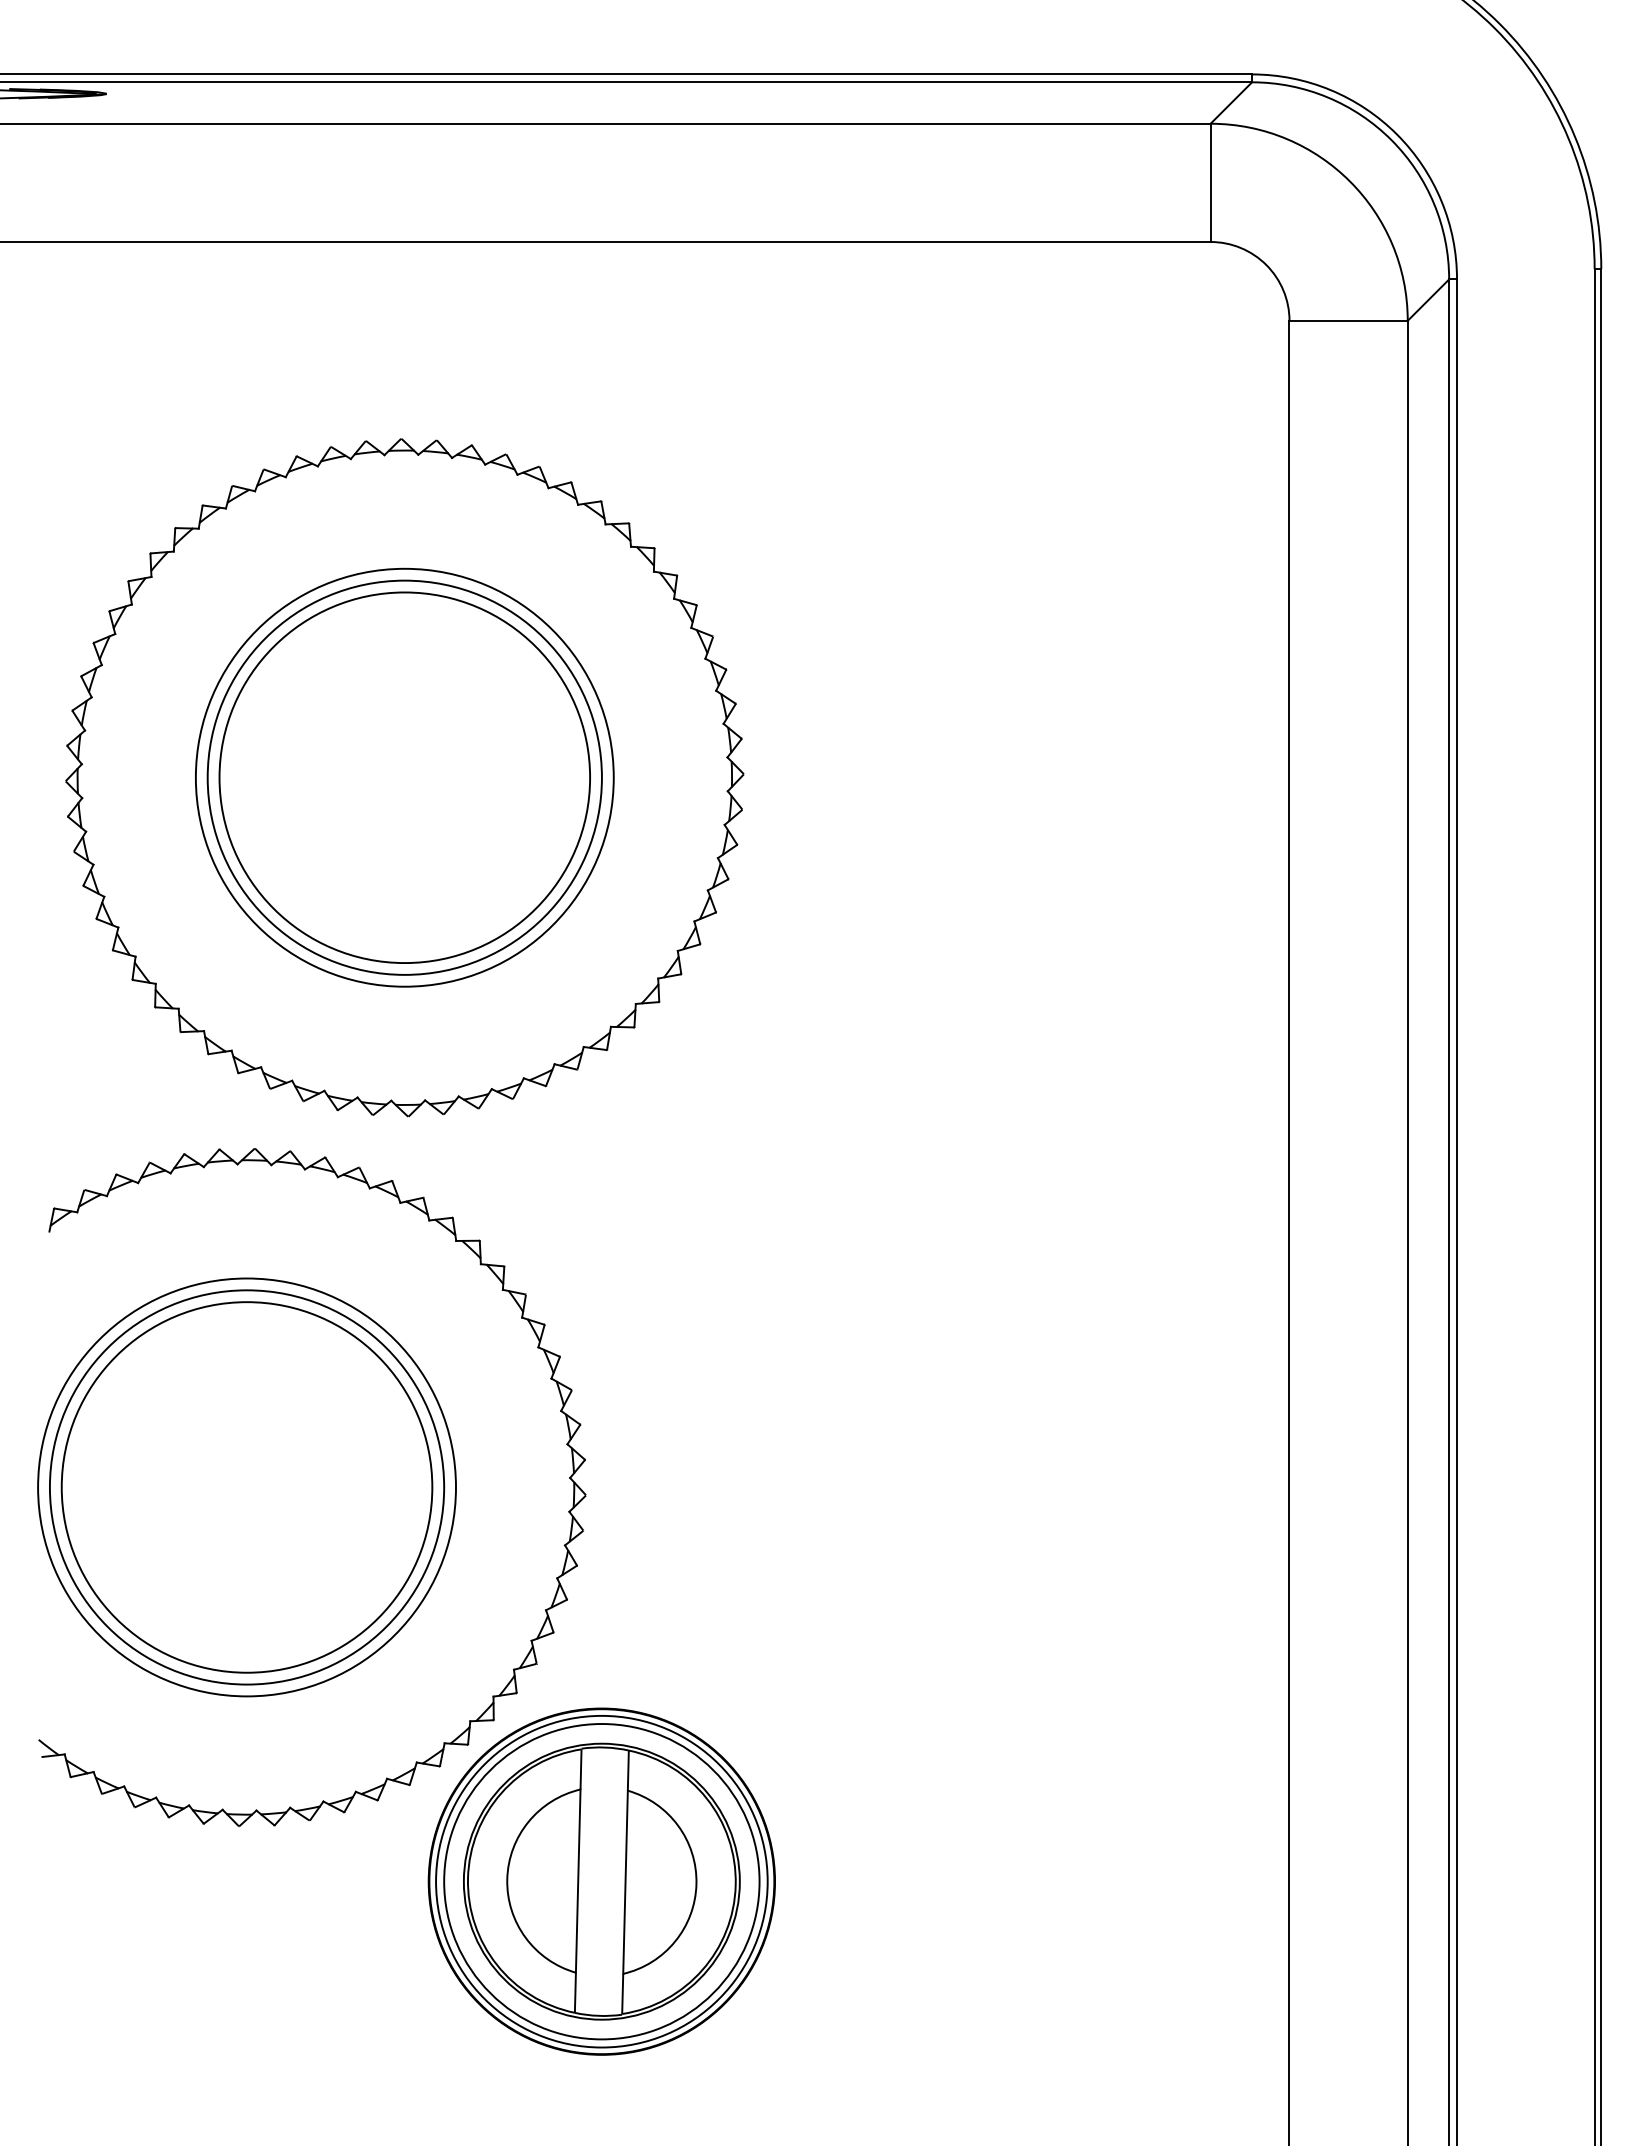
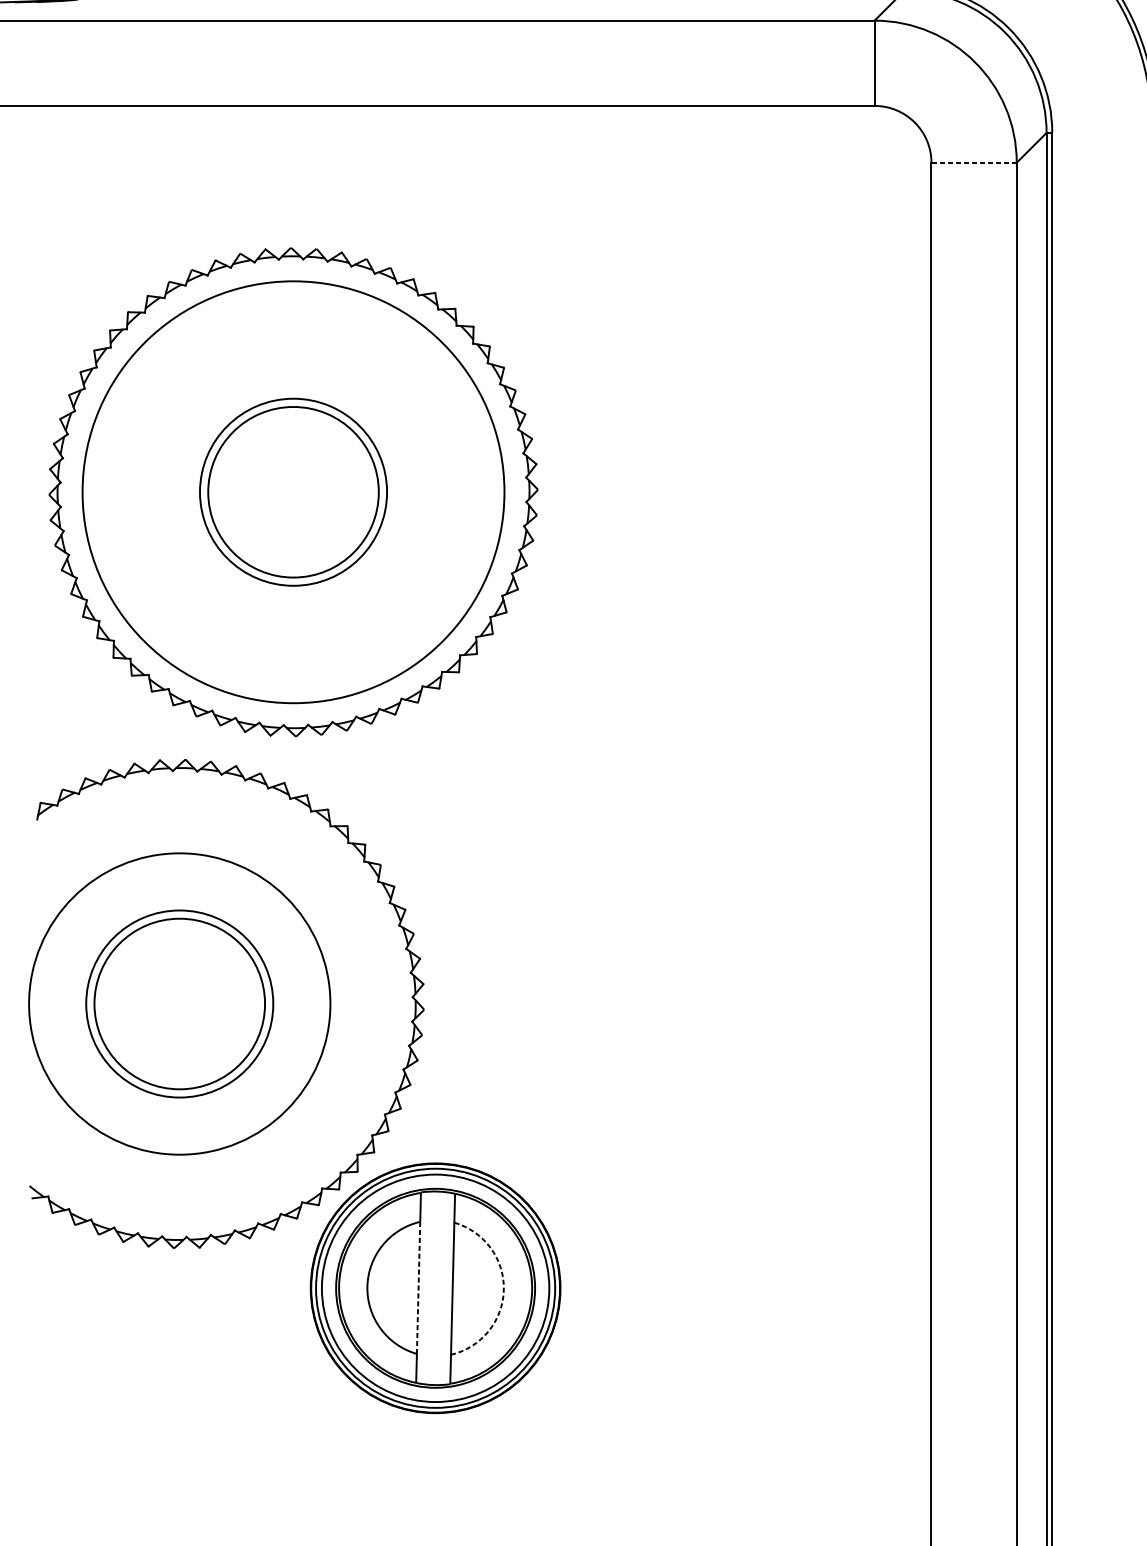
line: (1348, 320) -> (974, 162), solid -> dashed
circle: (404, 777) -> (293, 492), size x0.6
circle: (404, 777) -> (293, 492), size x0.7
circle: (404, 777) -> (293, 492), size x1.4
circle: (246, 1487) -> (179, 1004), size x0.6
circle: (246, 1487) -> (179, 1004), size x0.7
line: (578, 1881) -> (418, 1288), solid -> dashed
arc: (696, 1884) -> (503, 1290), solid -> dashed

